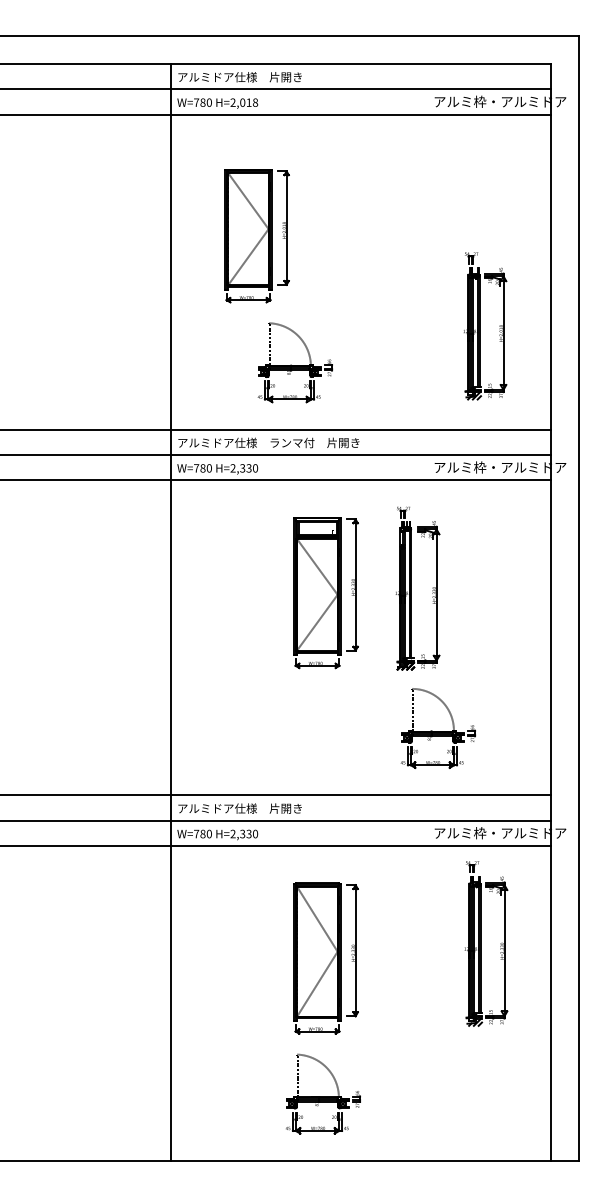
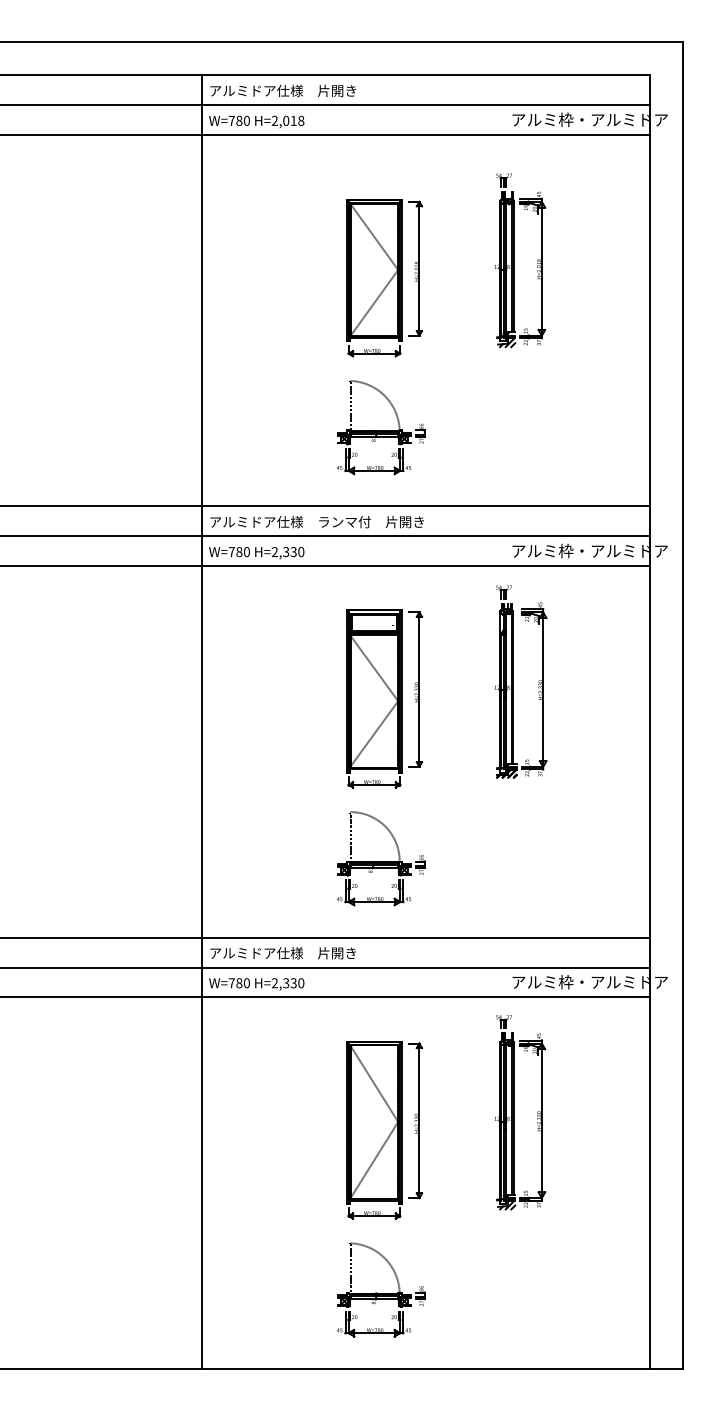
part: (256, 236) -> (383, 278), moved
part: (485, 326) -> (520, 260), moved
part: (295, 362) -> (381, 427), moved
part: (417, 588) -> (520, 681), moved
part: (438, 728) -> (381, 858), moved
part: (486, 943) -> (520, 1112), moved

